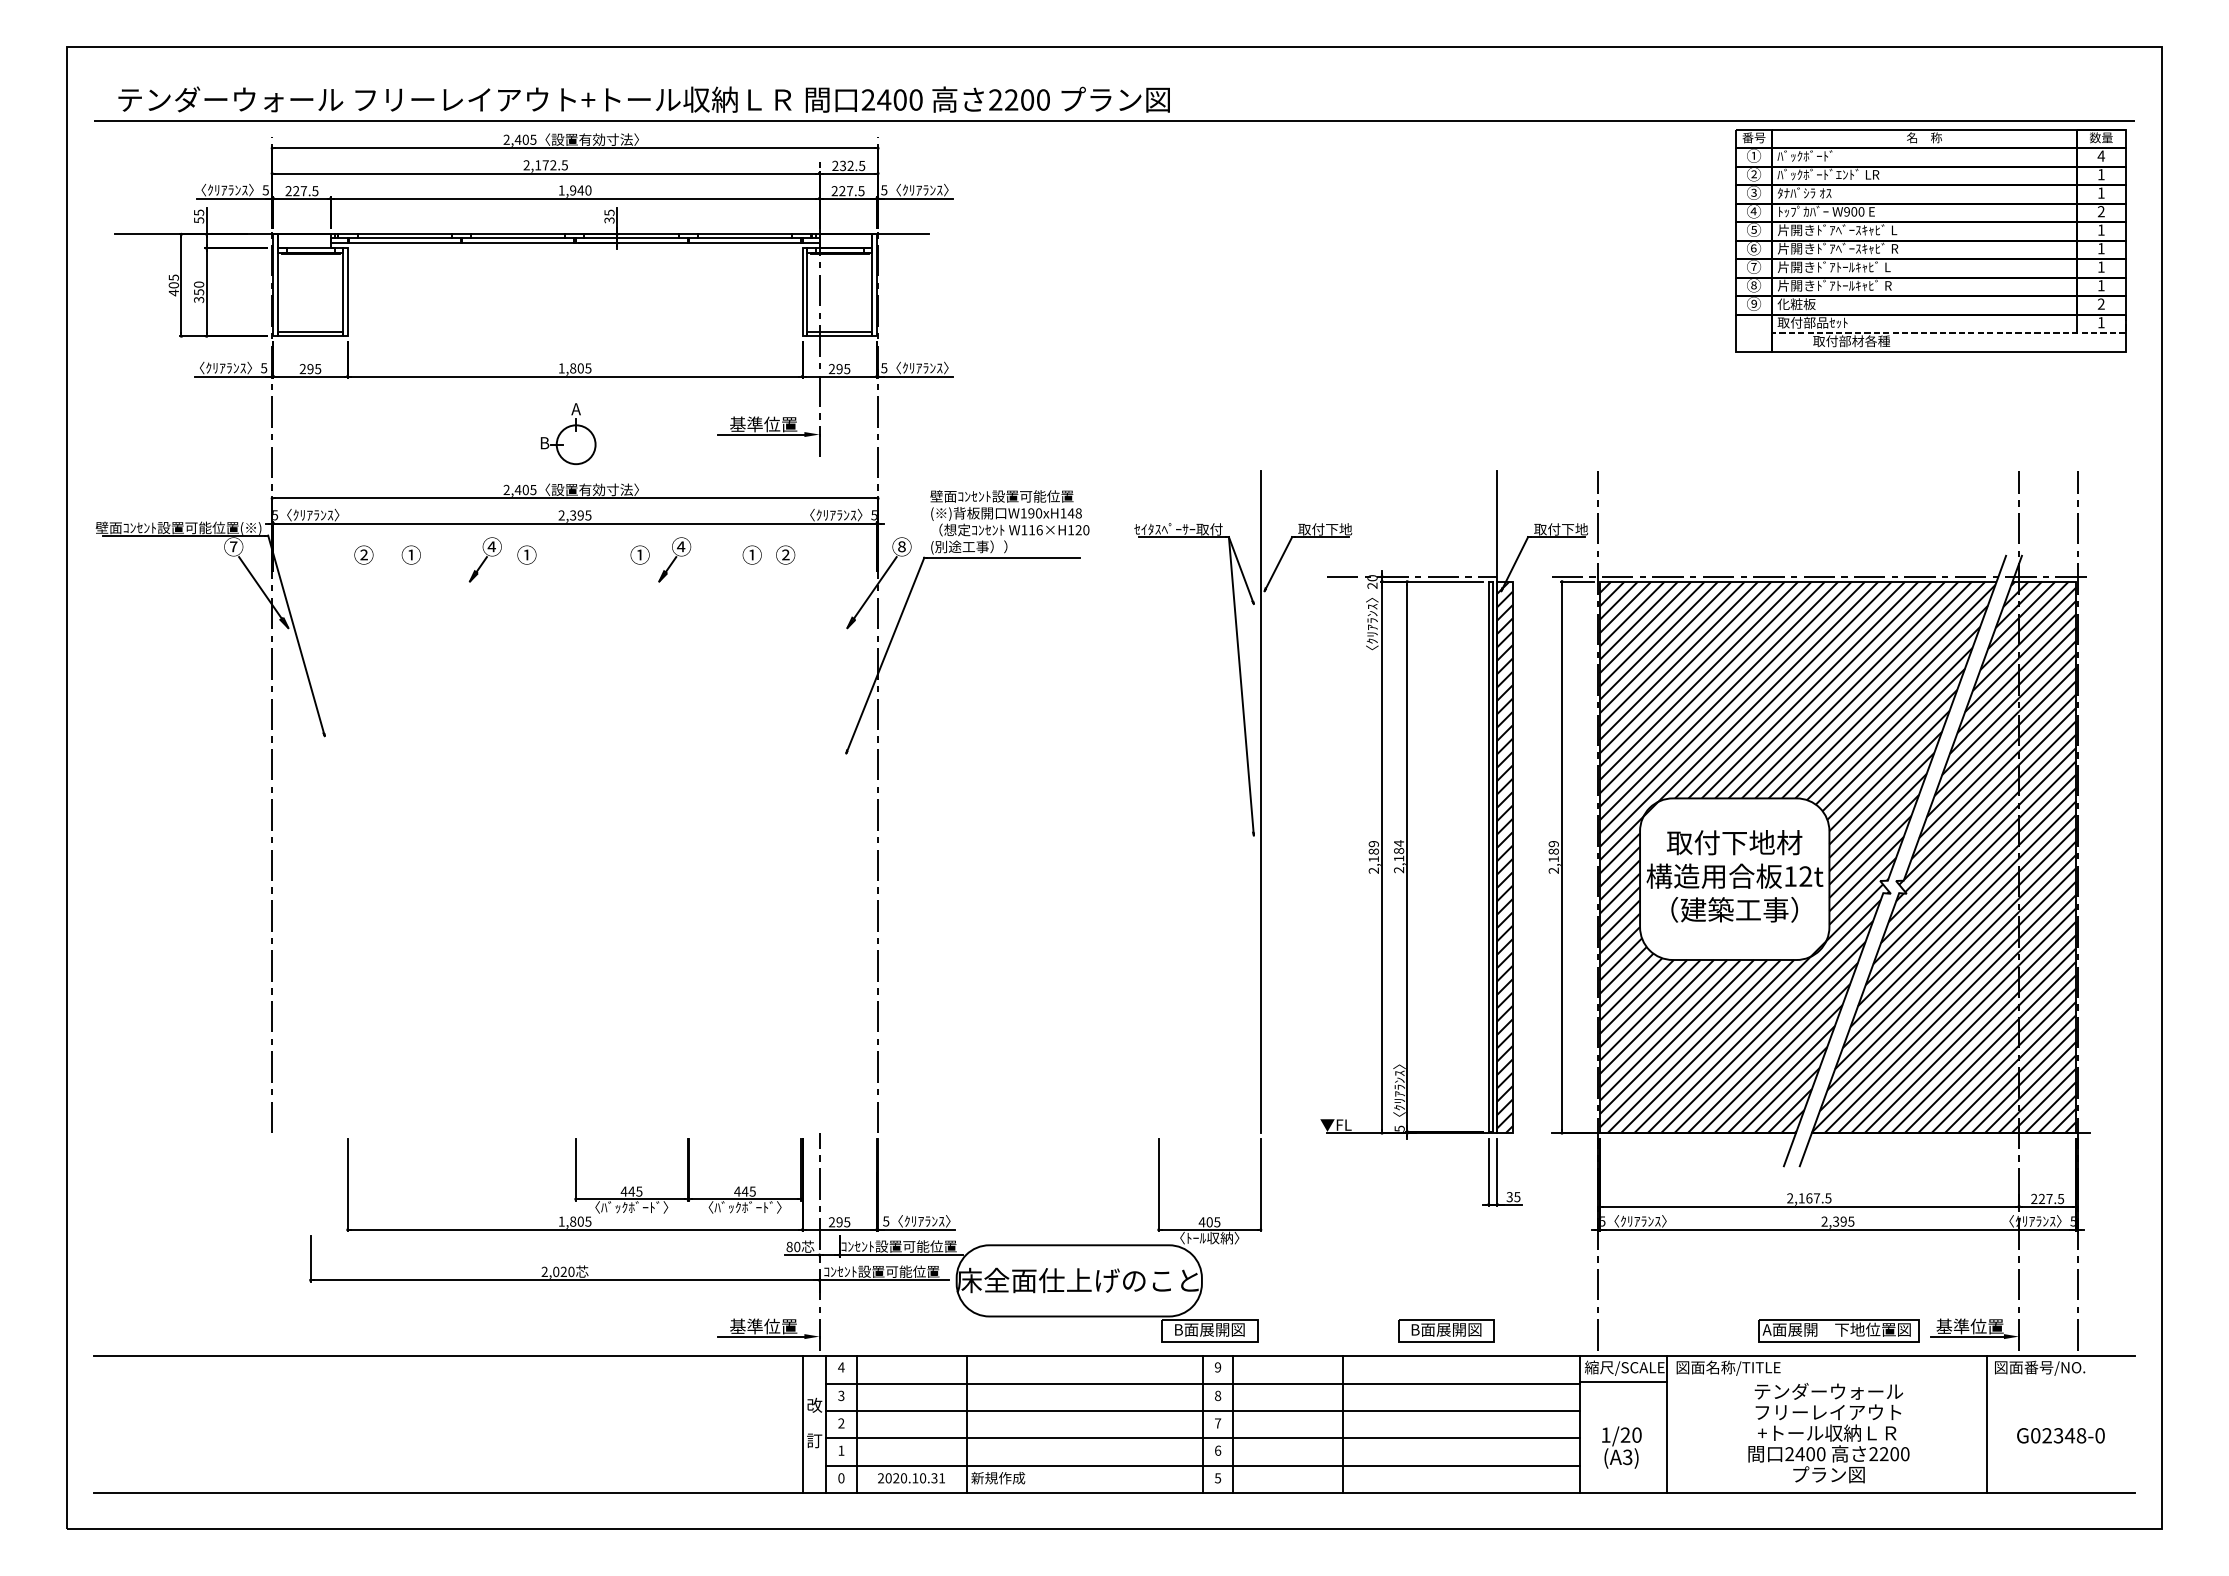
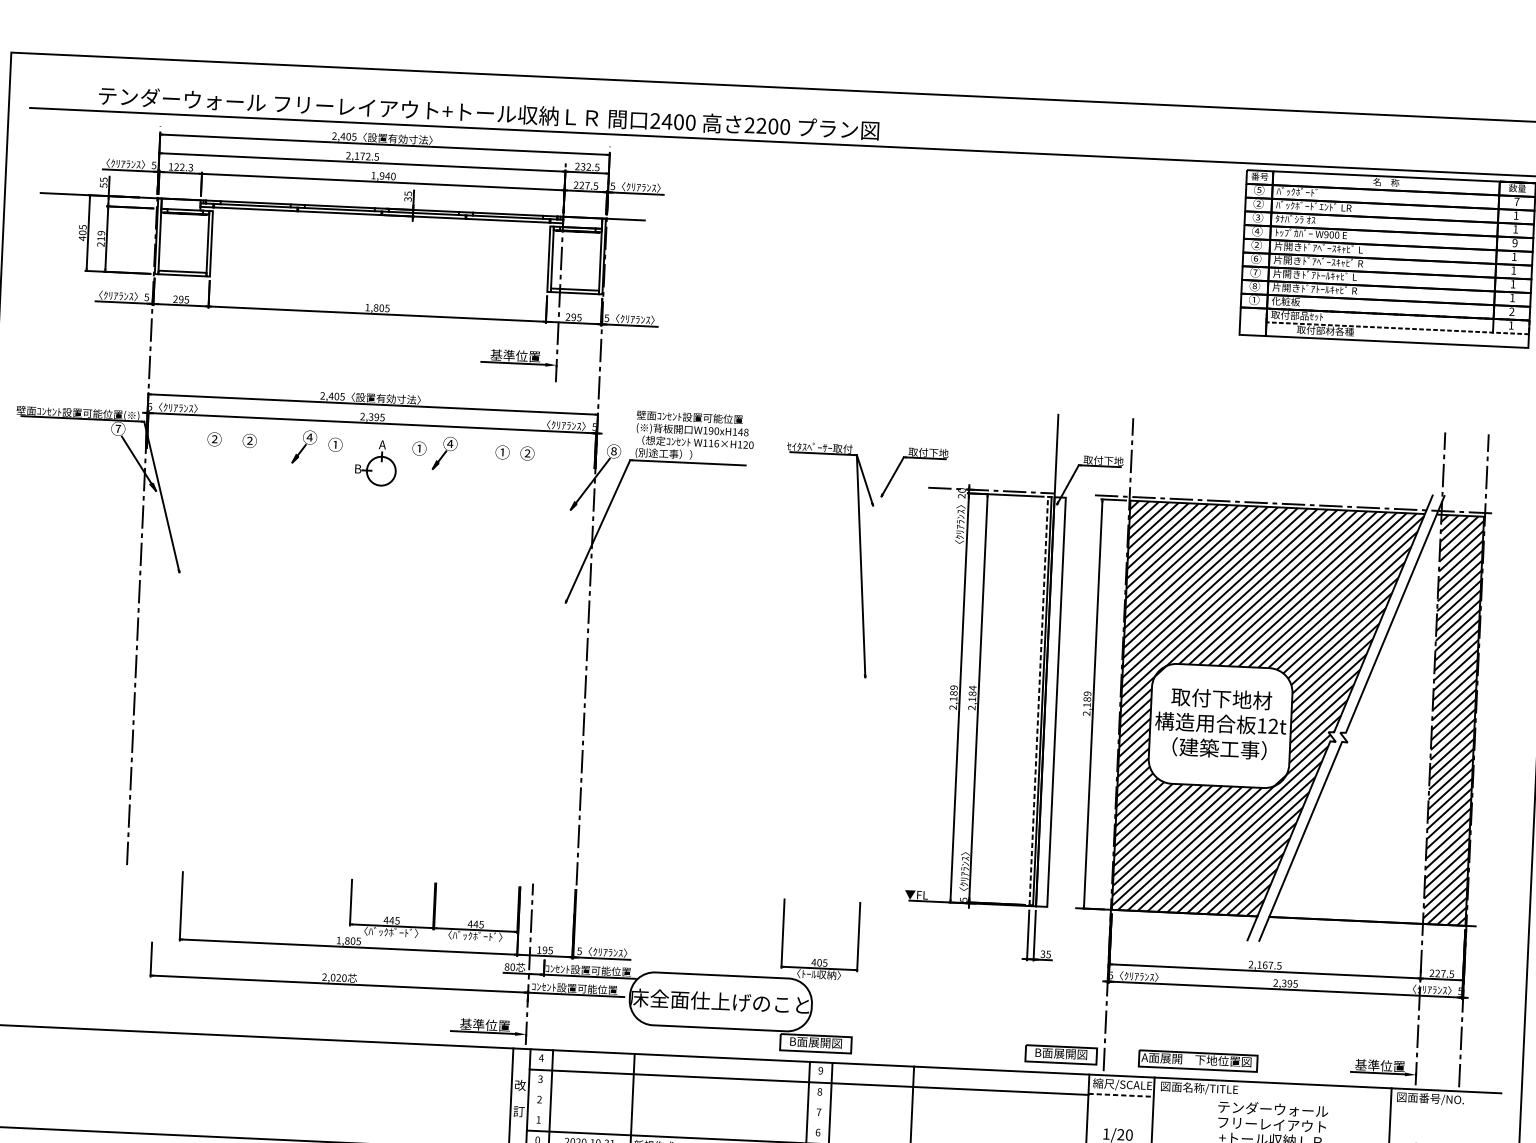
text: (643, 99) -> (488, 113), moved
text: (1753, 155) -> (1258, 189), ① -> ⑤
text: (2100, 155) -> (1516, 201), 4 -> 7
text: (301, 191) -> (180, 167), 227.5 -> 122.3
text: (2100, 211) -> (1514, 242), 2 -> 9
text: (1753, 229) -> (1256, 244), ⑤ -> ②
text: (199, 291) -> (101, 238), 350 -> 219
text: (1753, 303) -> (1253, 299), ⑨ -> ①
part: (568, 434) -> (375, 463), moved
text: (411, 554) -> (249, 440), ① -> ②
line: (1260, 801) -> (871, 652), removed
line: (1488, 856) -> (1038, 700), solid -> dashed
hatch: (1504, 857) -> (1050, 702), removed
hatch: (1915, 857) -> (1355, 715), removed
text: (832, 1222) -> (539, 950), 295 -> 195
part: (1446, 1330) -> (1061, 1054), moved
part: (1838, 1330) -> (1197, 1060), moved
line: (1623, 1382) -> (1121, 1095), solid -> dashed
line: (1202, 1411) -> (807, 1102), removed
line: (1202, 1438) -> (806, 1122), removed

